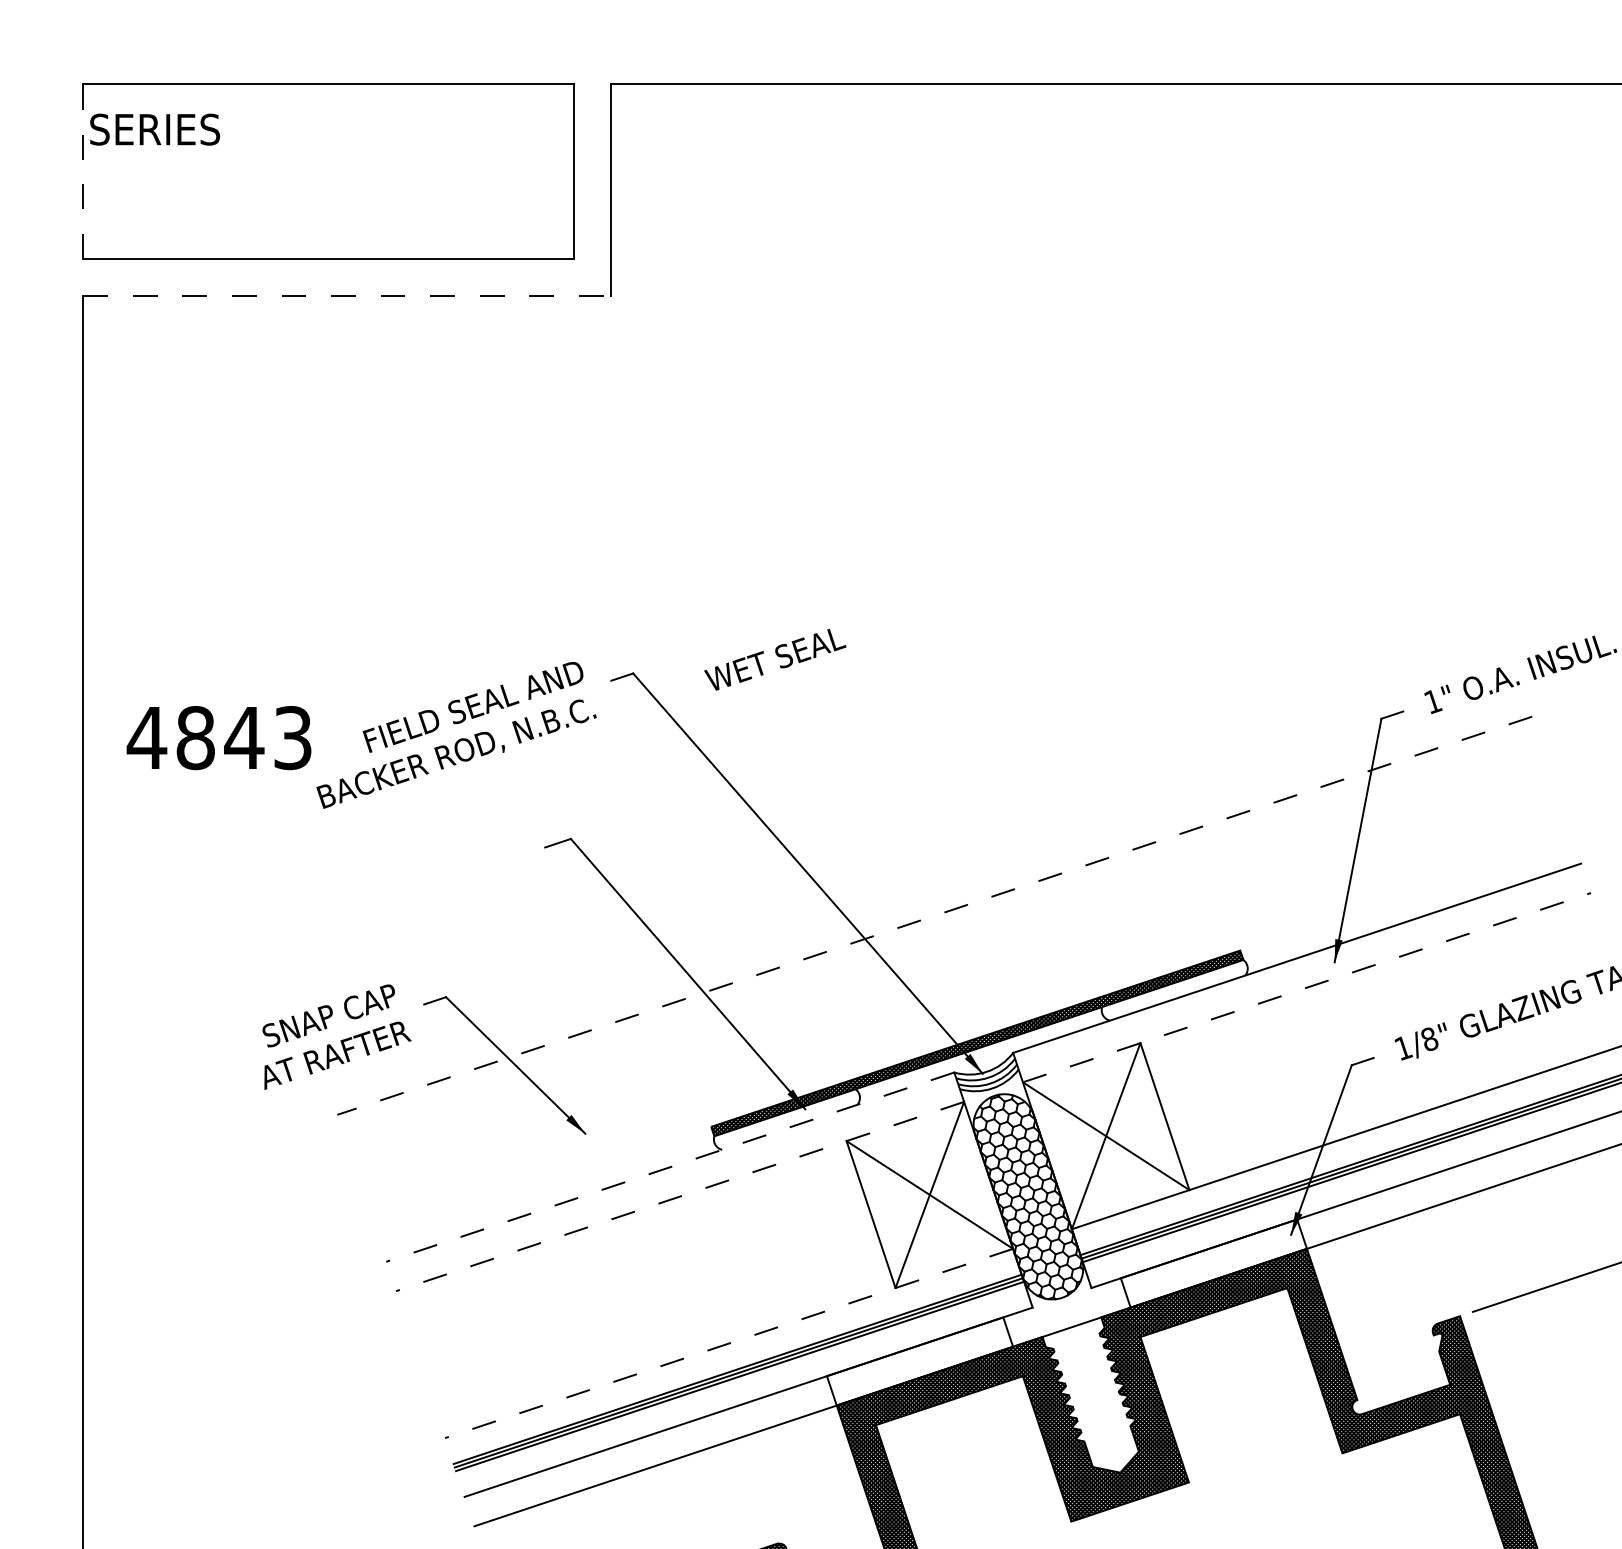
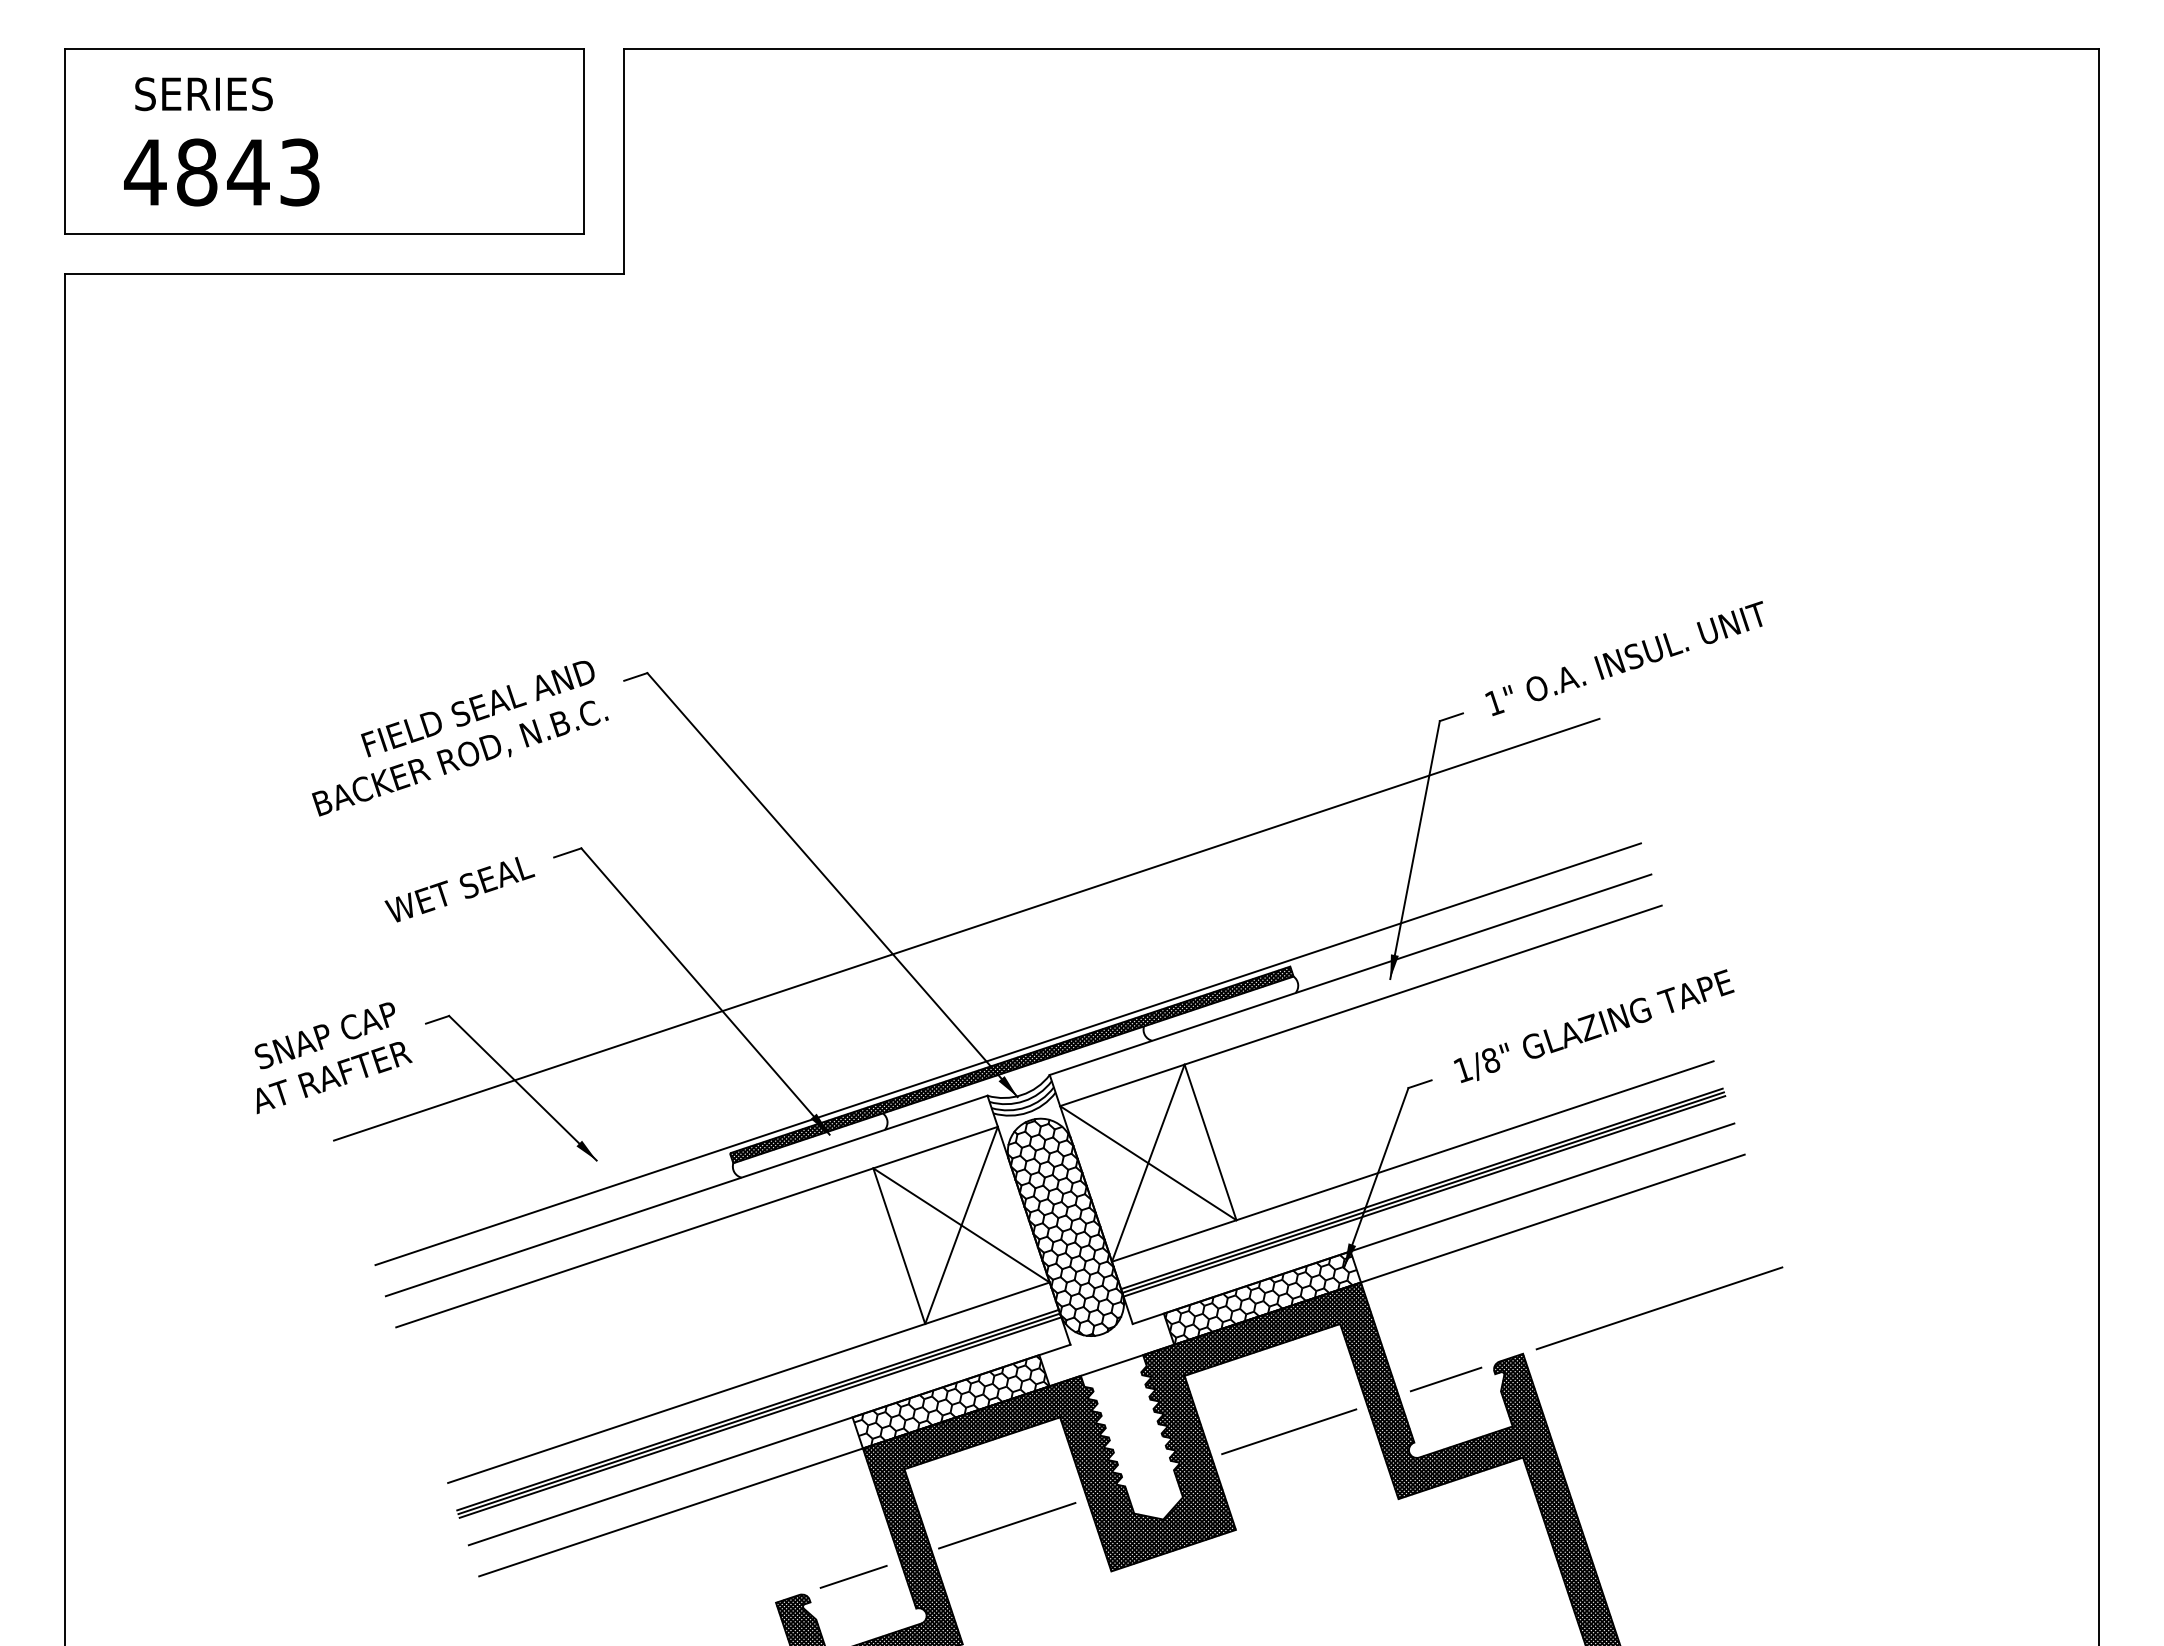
text: (154, 129) -> (203, 94), moved
line: (82, 171) -> (64, 141), dashed -> solid
line: (347, 296) -> (344, 273), dashed -> solid
text: (774, 659) -> (459, 889), moved
text: (218, 738) -> (221, 172), moved
line: (934, 915) -> (966, 929), dashed -> solid
line: (1307, 987) -> (1361, 1005), dashed -> solid
line: (973, 1033) -> (1007, 1054), added
line: (670, 1167) -> (686, 1196), dashed -> solid
line: (679, 1196) -> (696, 1227), dashed -> solid
hatch: (1212, 1264) -> (1260, 1299), added
line: (1386, 1340) -> (1445, 1379), added
line: (728, 1343) -> (748, 1382), dashed -> solid
hatch: (920, 1360) -> (951, 1400), added
line: (1239, 1389) -> (1289, 1431), added
line: (973, 1478) -> (1007, 1525), added
line: (827, 1526) -> (853, 1576), added

